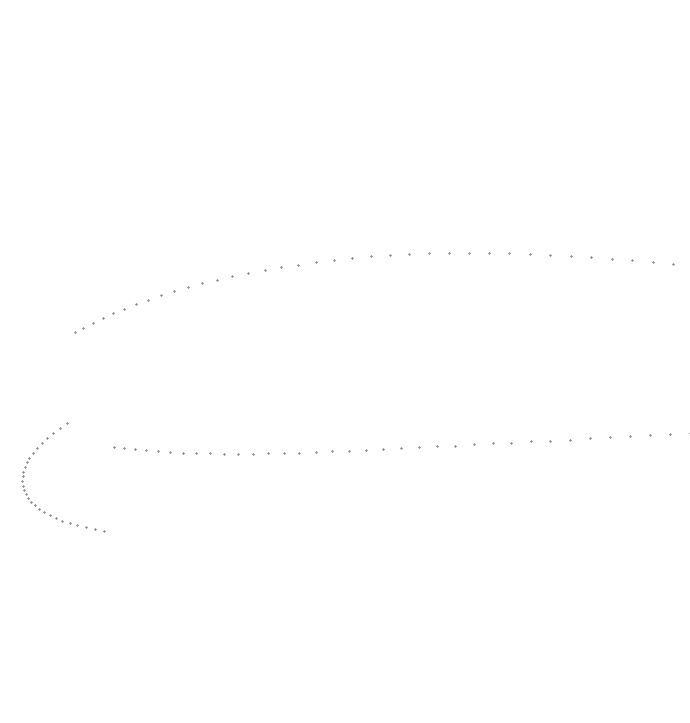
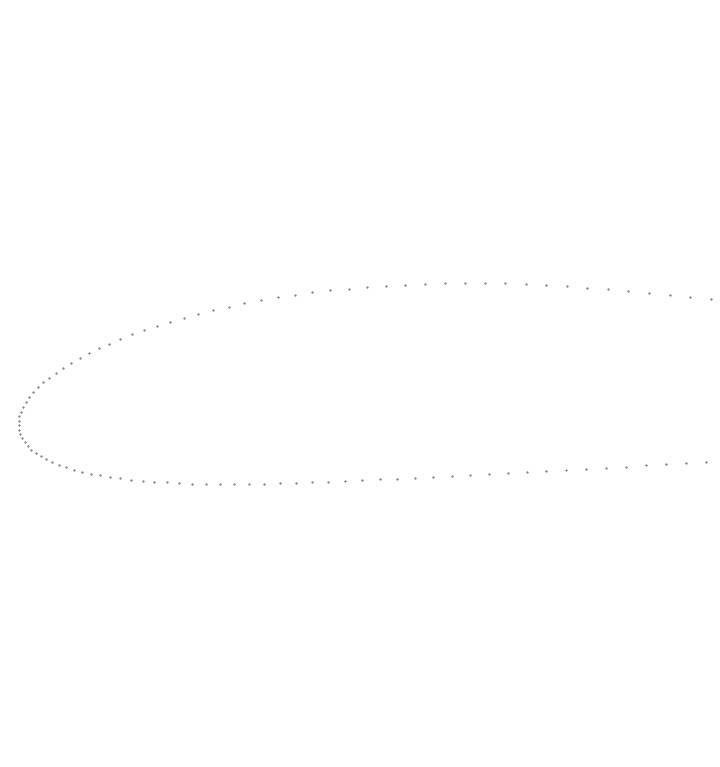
part: (31, 458) -> (27, 402), moved

